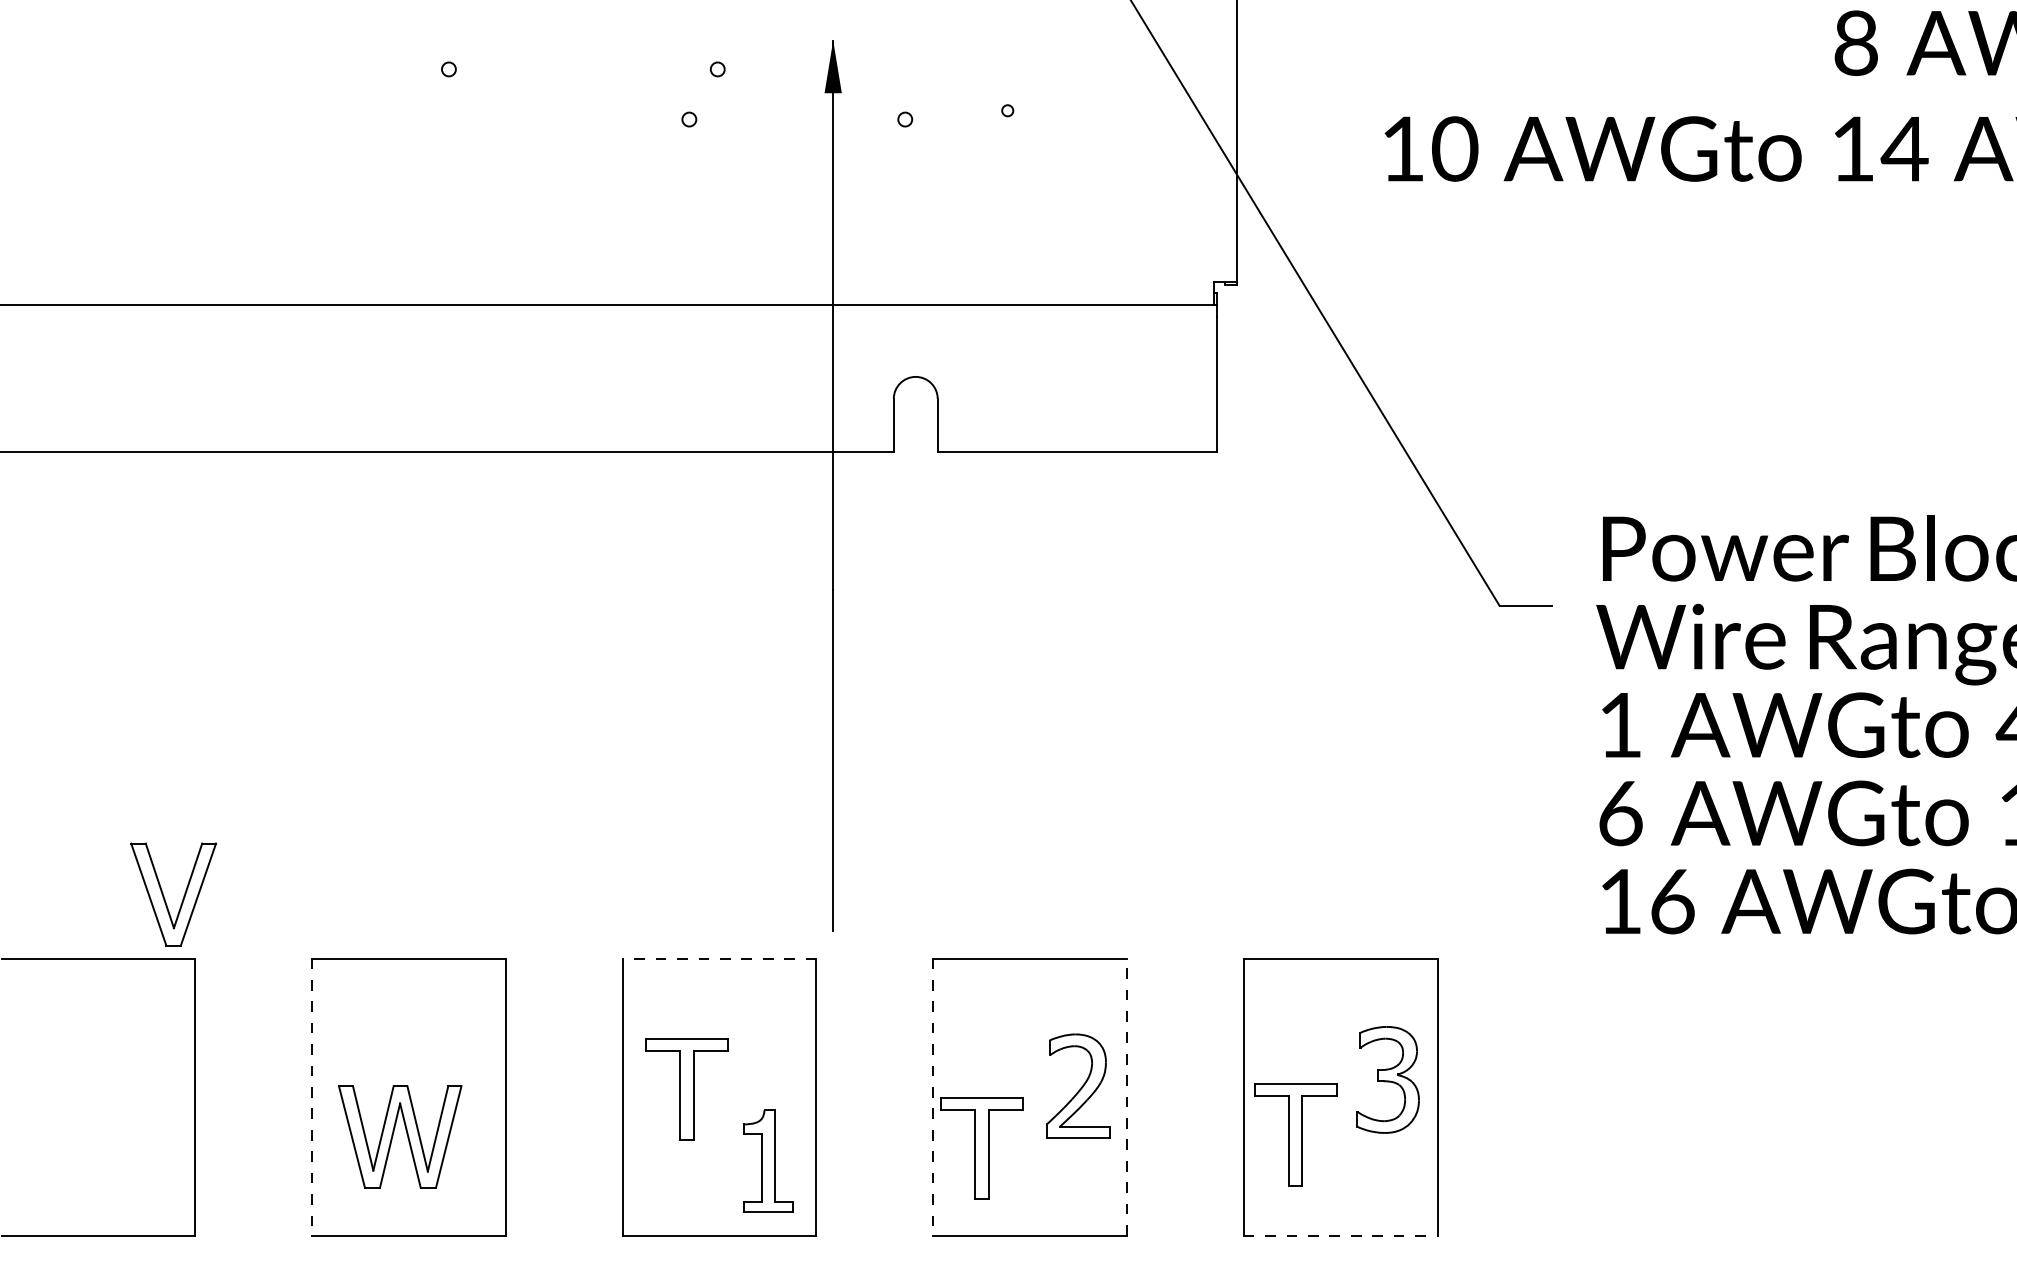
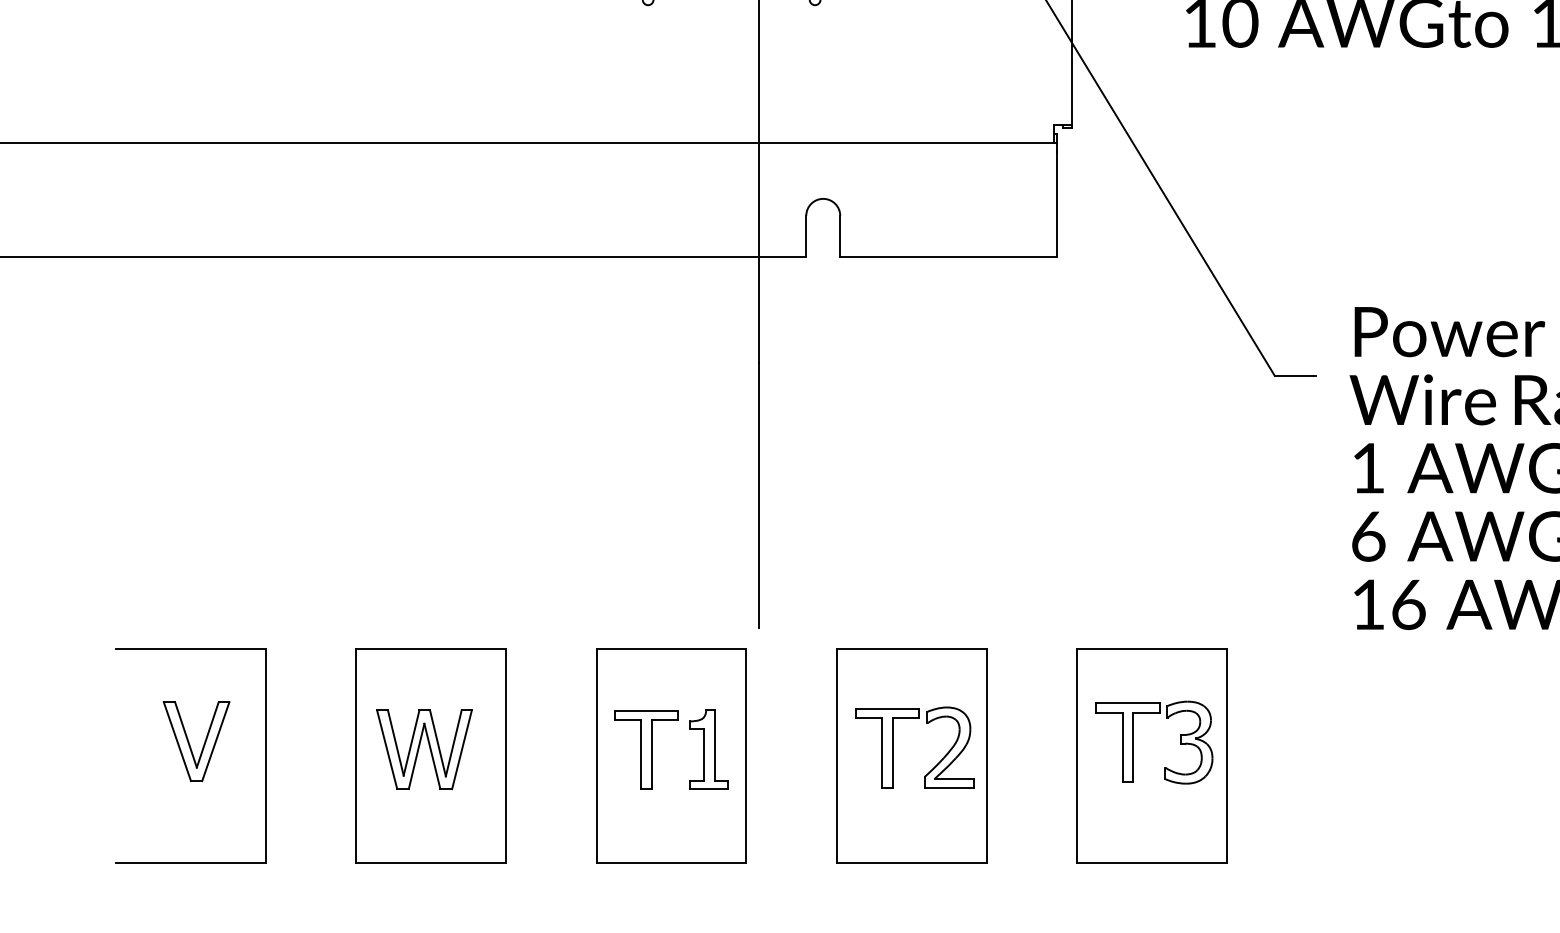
part: (164, 896) -> (189, 743), moved
line: (719, 958) -> (671, 648), dashed -> solid
line: (312, 1097) -> (356, 756), dashed -> solid
line: (933, 1097) -> (836, 756), dashed -> solid
line: (1126, 1097) -> (986, 756), dashed -> solid
part: (406, 1134) -> (429, 747), moved
part: (1295, 1134) -> (1127, 742), moved
part: (981, 1148) -> (887, 748), moved
part: (768, 1160) -> (709, 749), moved
line: (1340, 1235) -> (1151, 862), dashed -> solid

